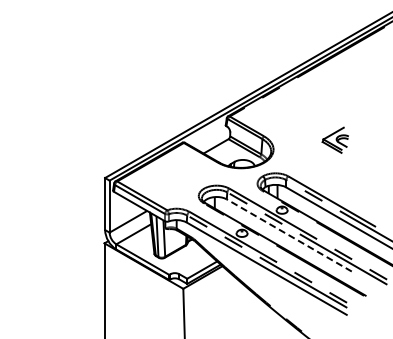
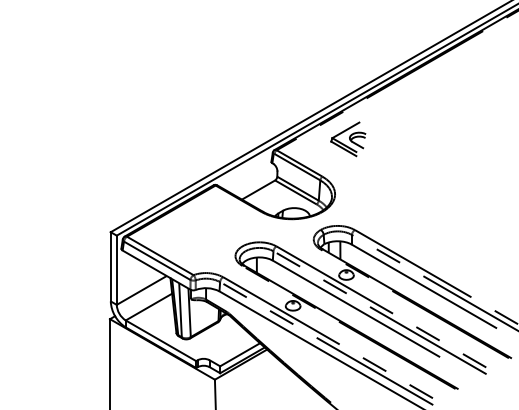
part: (334, 139) -> (346, 138), moved
line: (288, 235) -> (354, 308), dashed -> solid

